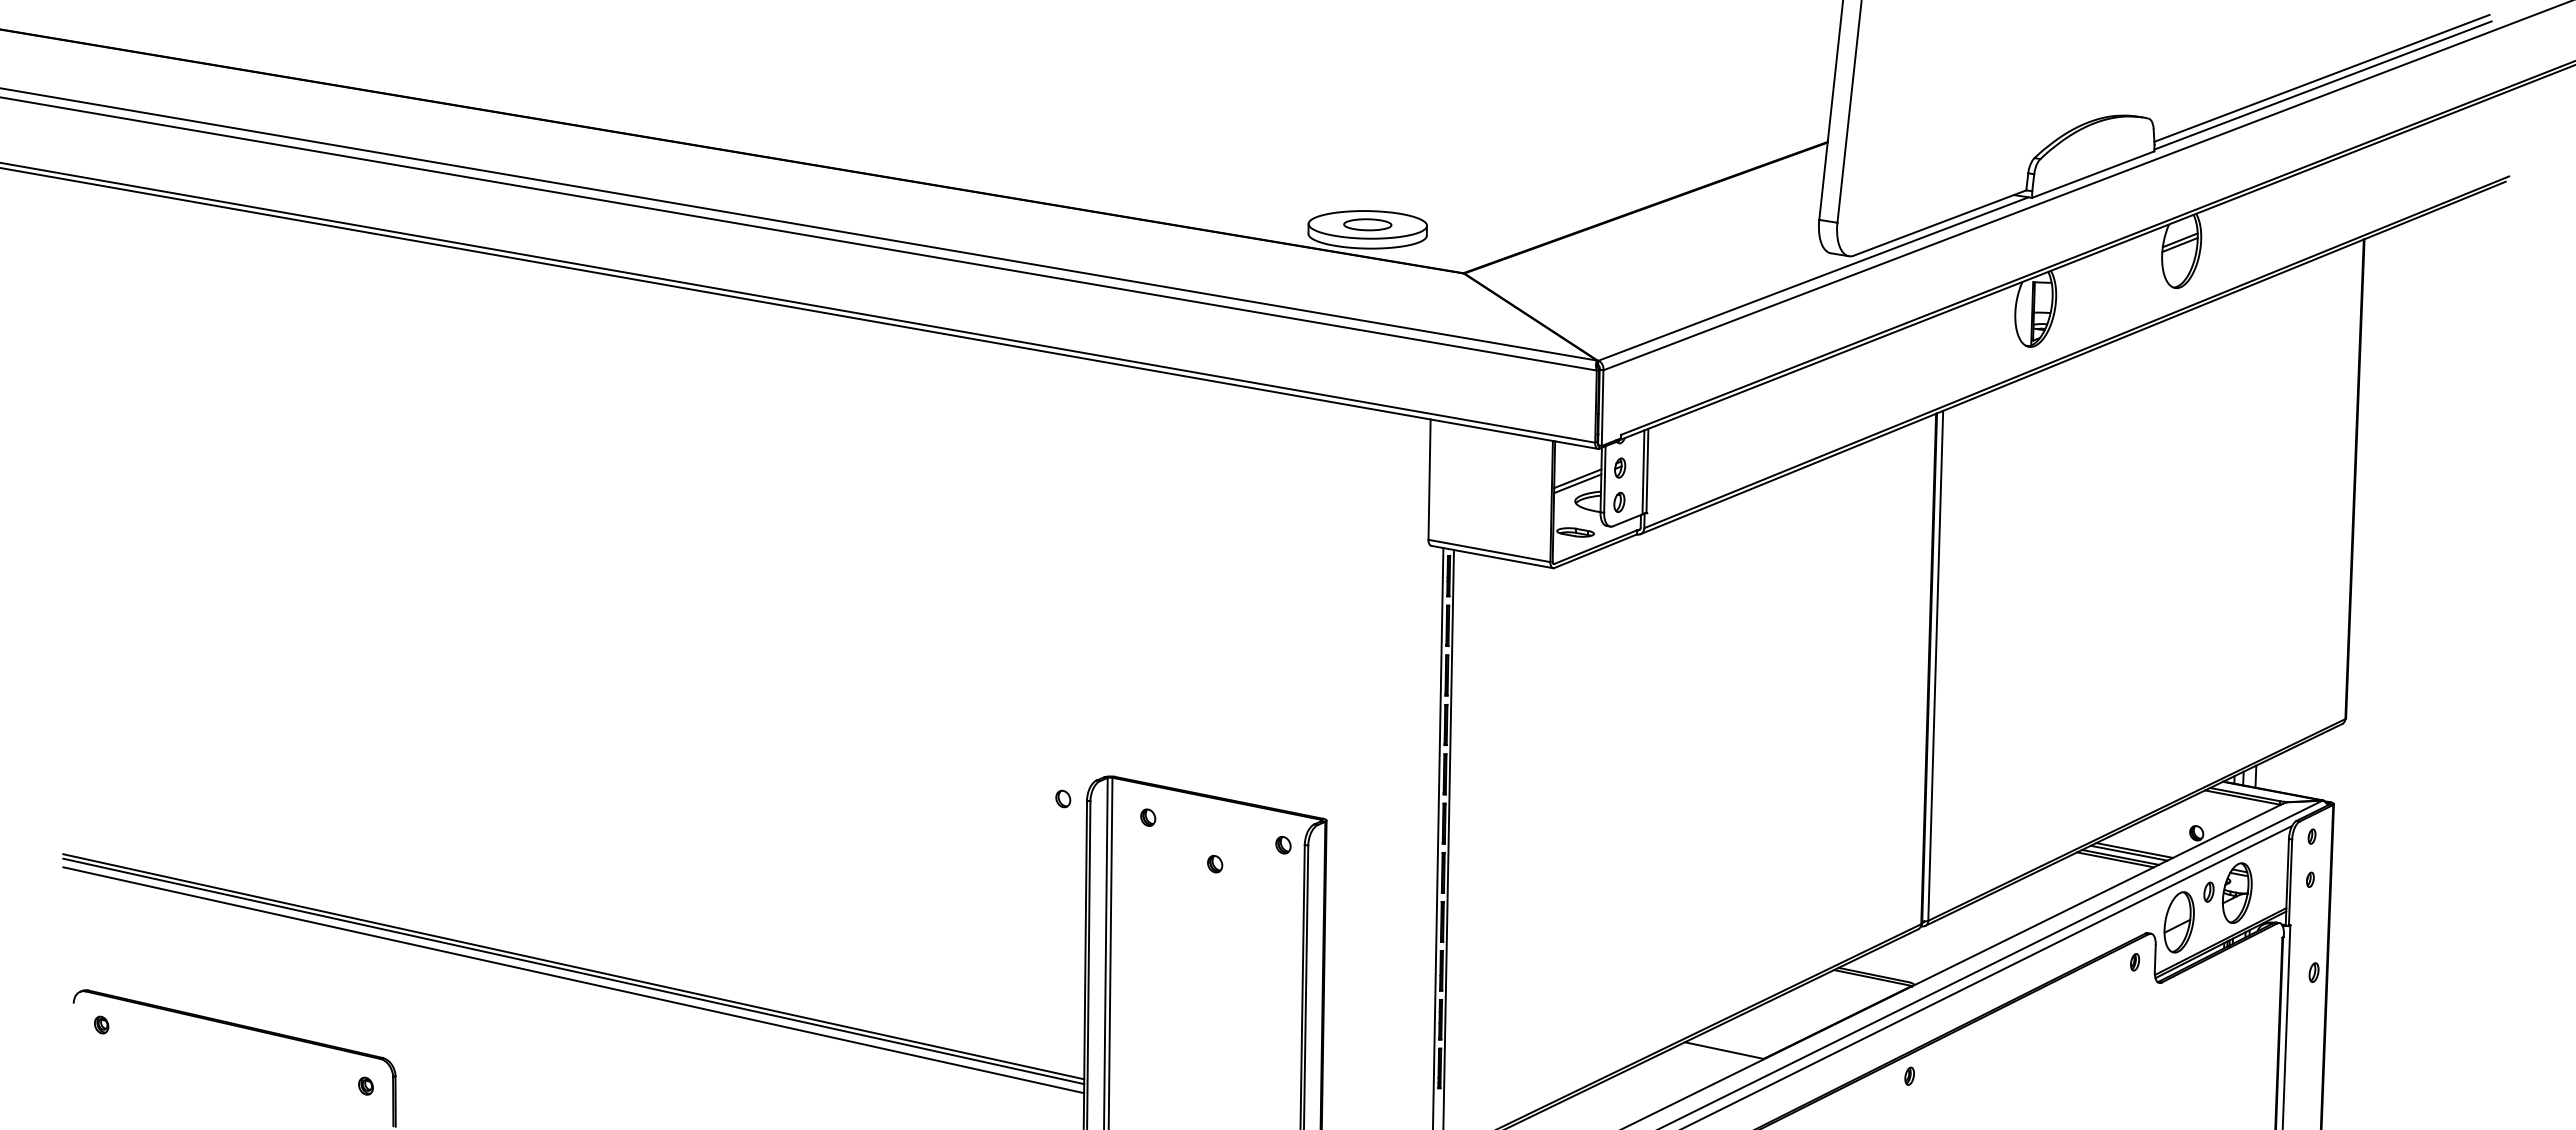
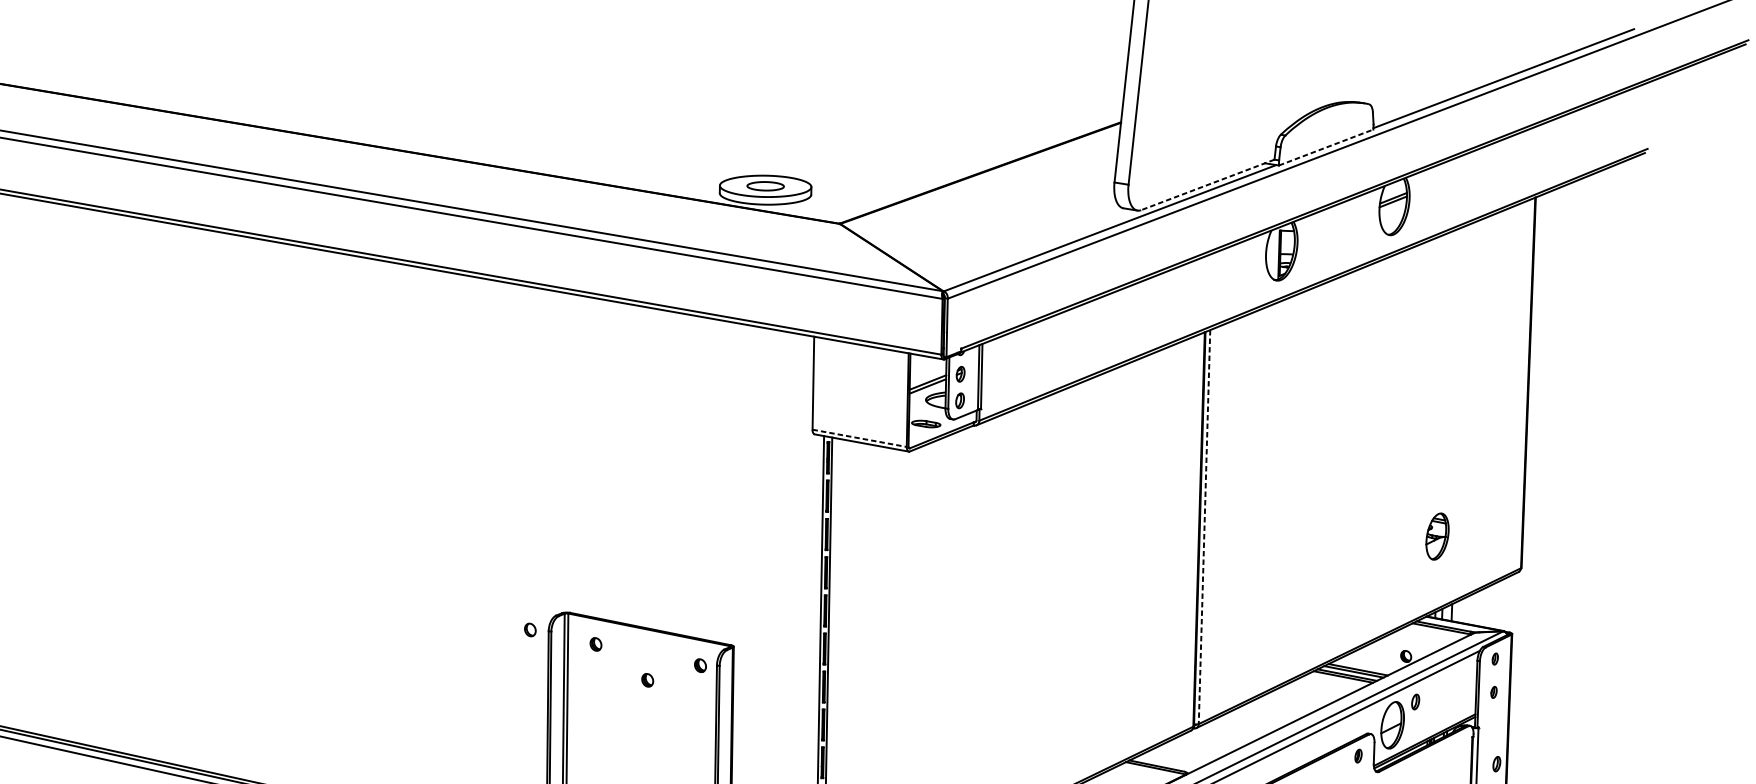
line: (2321, 77) -> (1502, 72), removed
line: (2093, 174) -> (1326, 147), solid -> dashed
line: (1939, 223) -> (1207, 185), solid -> dashed
line: (1489, 550) -> (859, 437), solid -> dashed
line: (1935, 666) -> (1204, 527), solid -> dashed
part: (2236, 892) -> (1436, 536), moved

